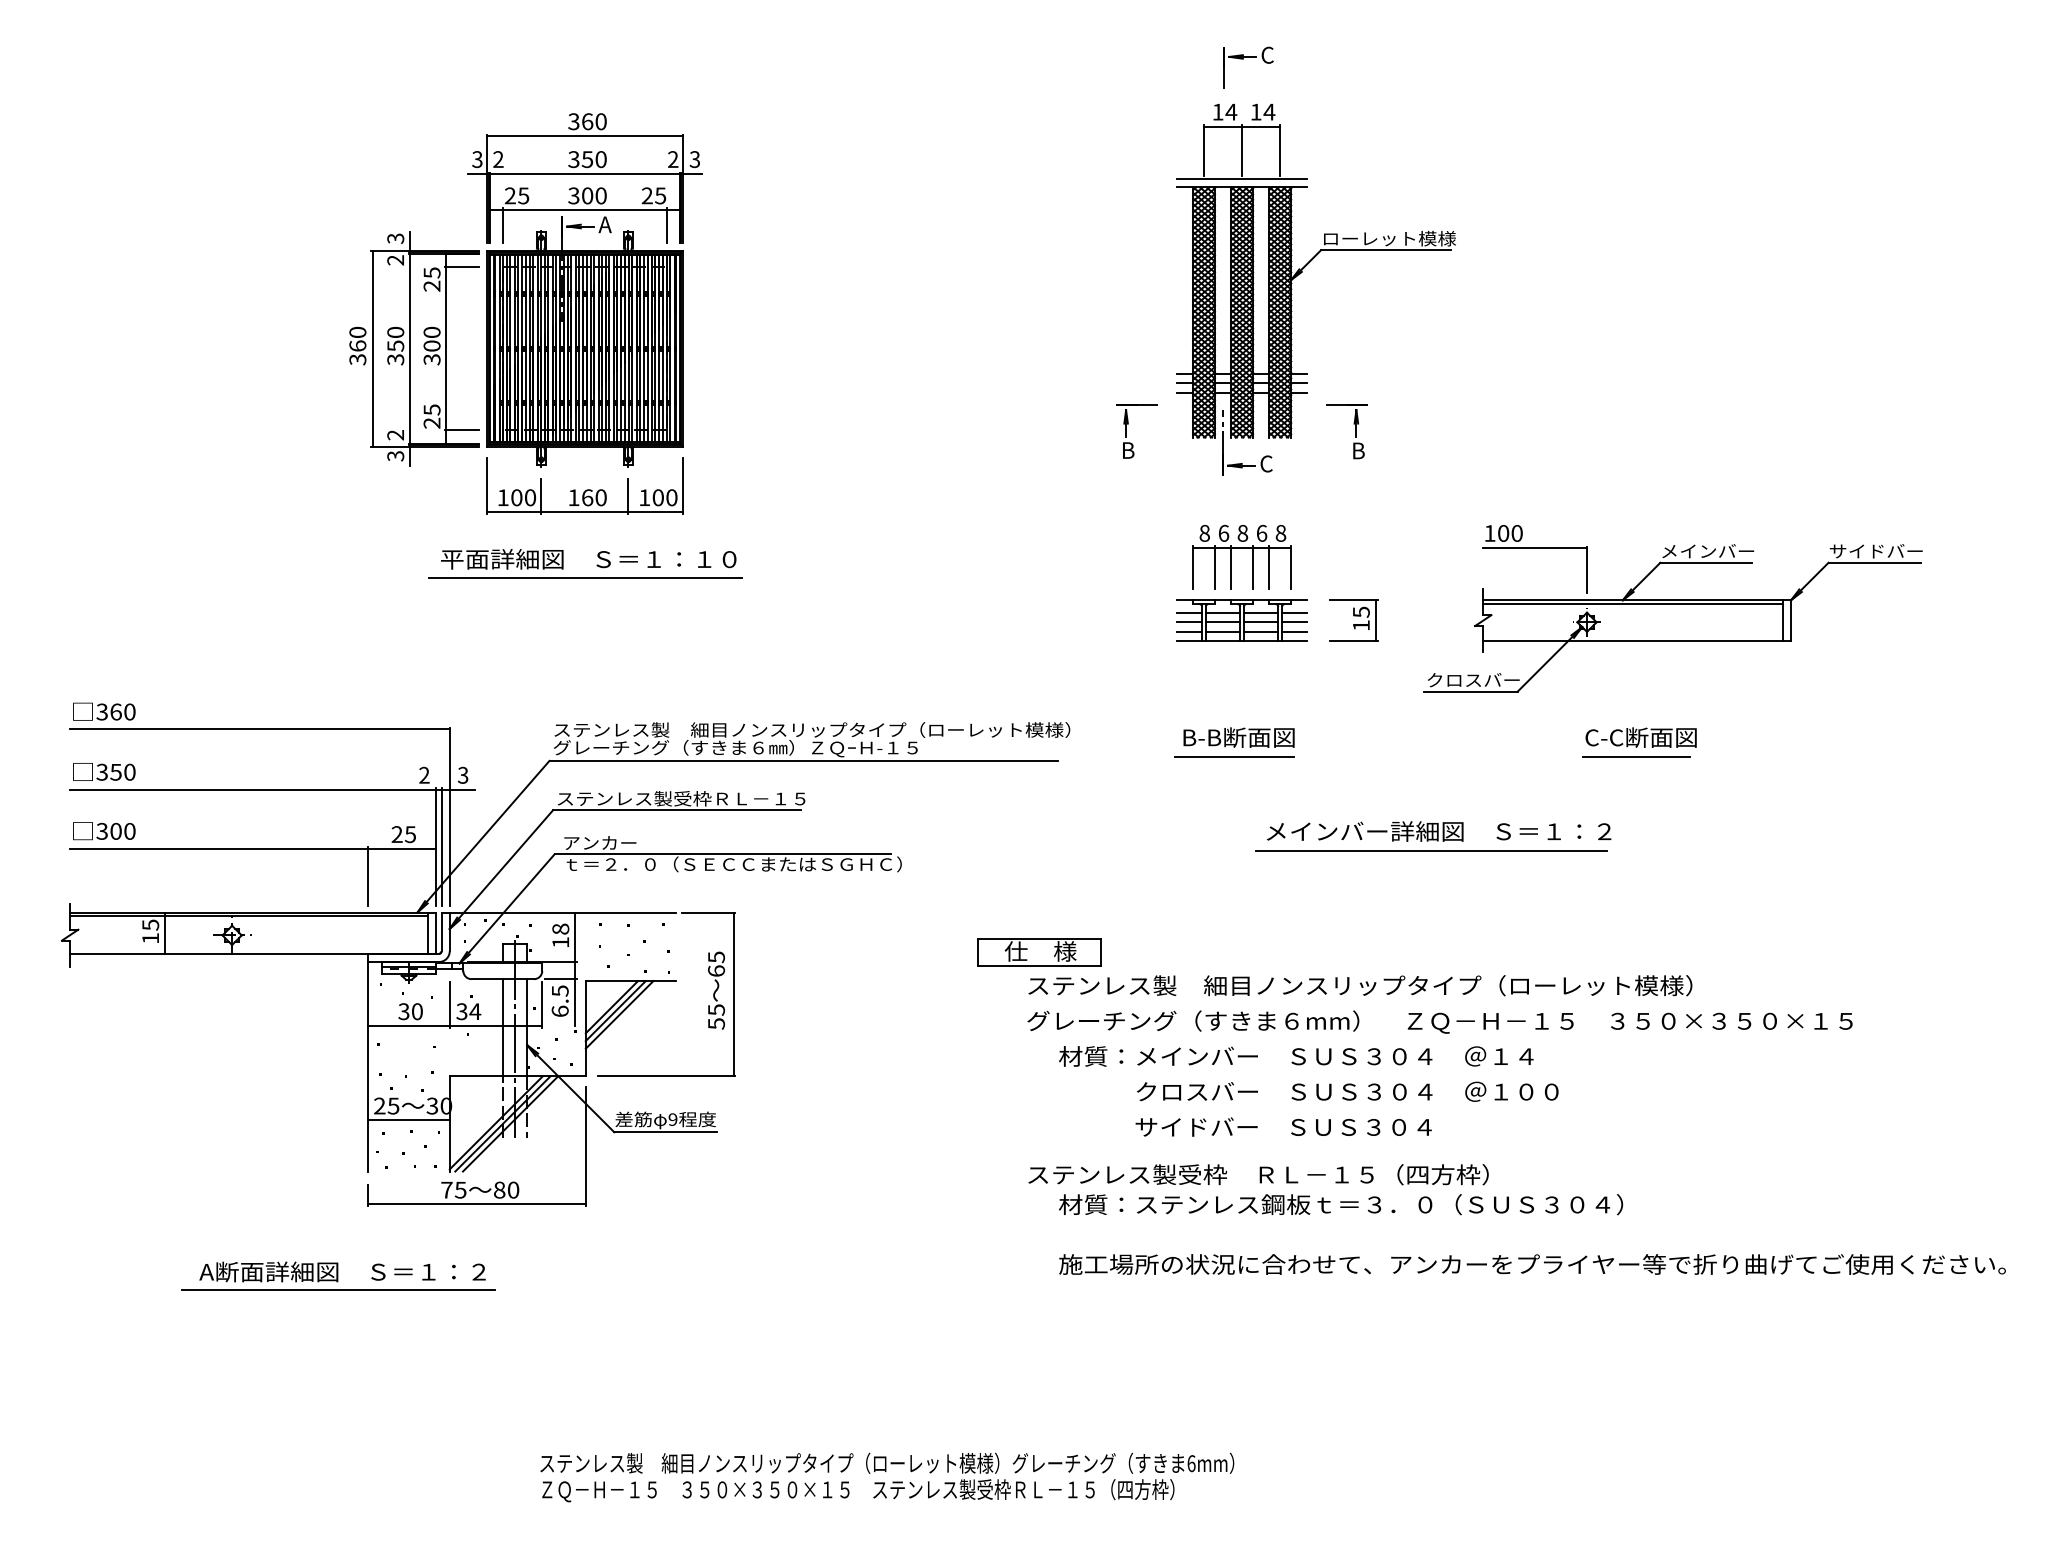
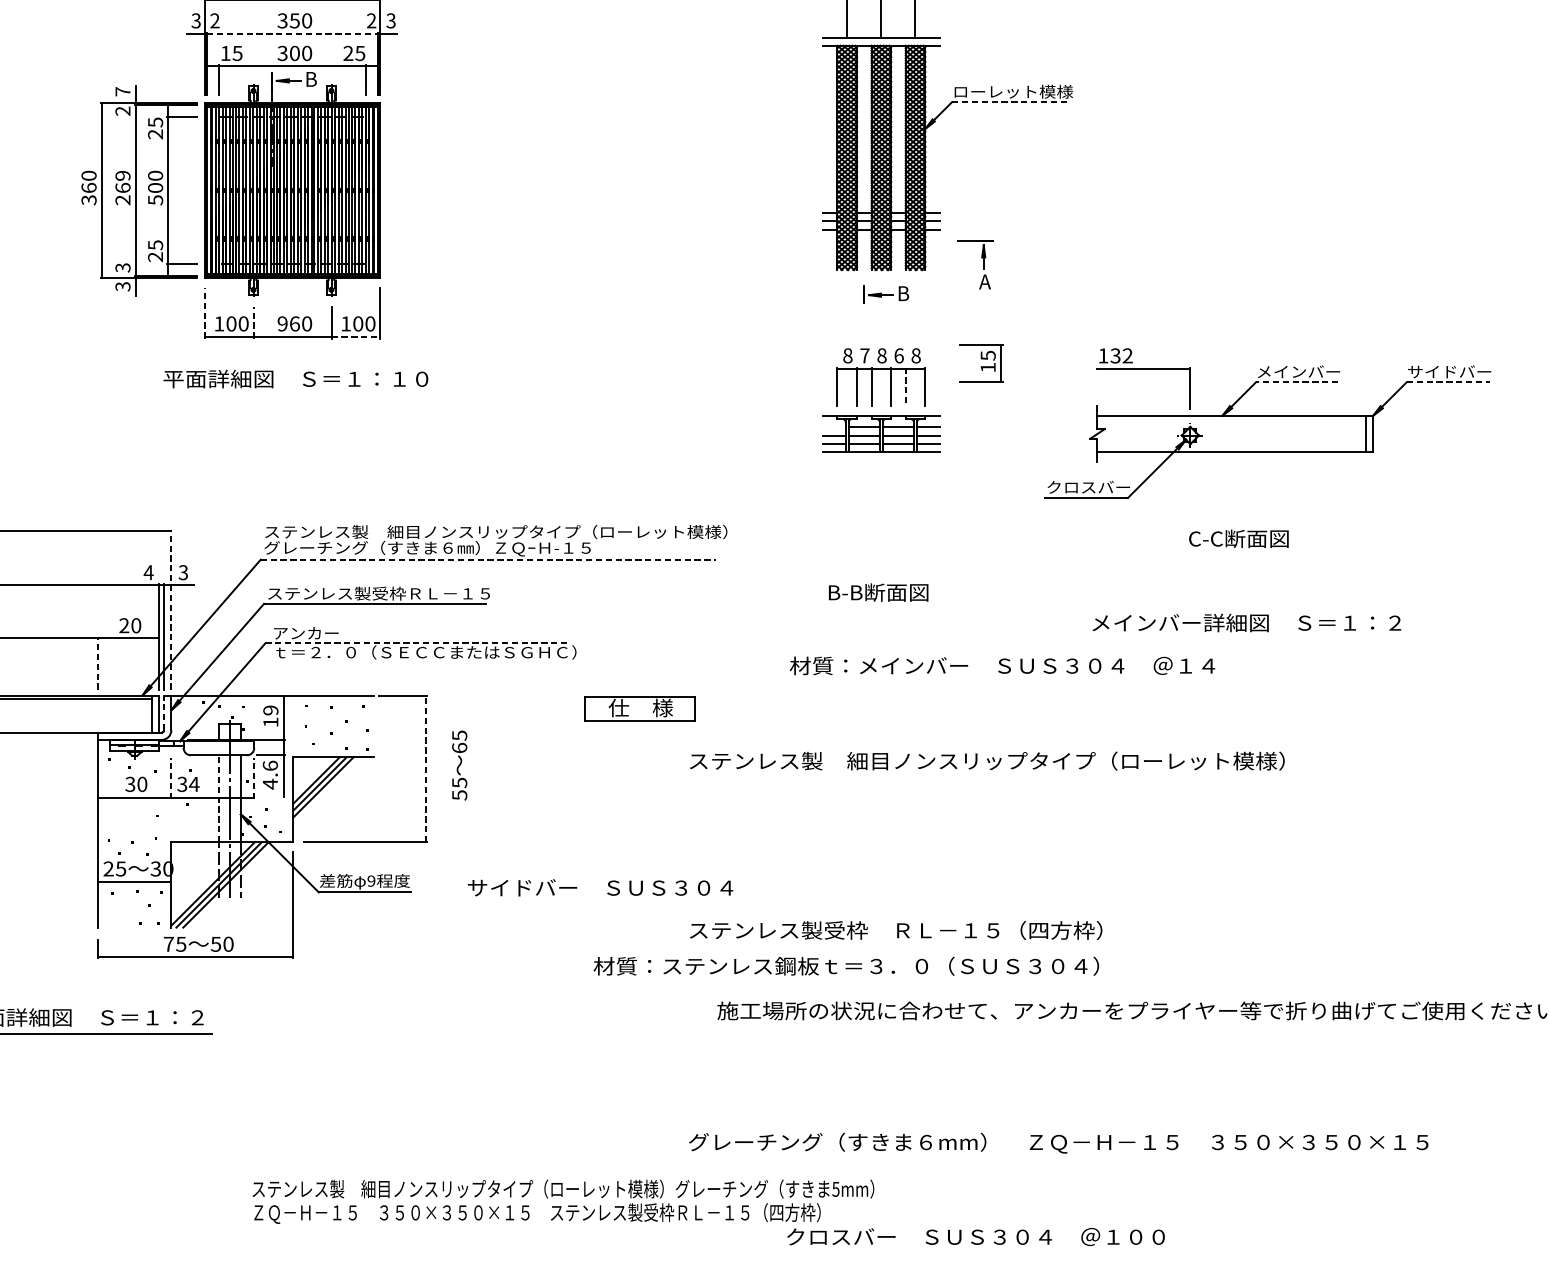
line: (585, 174) -> (293, 34), solid -> dashed
text: (509, 195) -> (224, 53), 25 -> 15
text: (605, 224) -> (310, 79), A -> B
text: (395, 238) -> (122, 91), 3 -> 7
line: (1386, 250) -> (1010, 102), solid -> dashed
text: (395, 345) -> (122, 187), 350 -> 269
text: (431, 359) -> (155, 200), 300 -> 500
part: (1126, 431) -> (777, 264), removed
line: (1223, 432) -> (864, 265), removed
text: (395, 435) -> (122, 268), 2 -> 3
text: (1357, 450) -> (984, 281), B -> A
text: (1266, 463) -> (903, 293), C -> B
line: (486, 485) -> (204, 312), solid -> dashed
line: (541, 496) -> (253, 322), solid -> dashed
text: (573, 497) -> (282, 323), 160 -> 960
line: (656, 512) -> (356, 337), solid -> dashed
text: (1223, 532) -> (864, 355), 6 -> 7
text: (1509, 533) -> (1120, 355), 100 -> 132
line: (1706, 562) -> (1297, 381), solid -> dashed
line: (1875, 562) -> (1448, 381), solid -> dashed
line: (1269, 568) -> (905, 387), solid -> dashed
line: (584, 577) -> (292, 395), removed
line: (1632, 604) -> (1231, 419), removed
line: (1189, 612) -> (834, 426), removed
part: (1353, 620) -> (981, 363), moved
text: (1238, 737) -> (878, 592), moved
line: (1234, 757) -> (874, 556), removed
line: (1636, 757) -> (1234, 556), removed
line: (804, 760) -> (489, 559), solid -> dashed
text: (424, 774) -> (148, 571), 2 -> 4
line: (449, 816) -> (171, 609), solid -> dashed
text: (1439, 831) -> (1247, 622), moved
text: (410, 834) -> (136, 625), 25 -> 20
line: (1430, 851) -> (1050, 640), removed
line: (723, 854) -> (416, 643), solid -> dashed
line: (368, 876) -> (98, 663), solid -> dashed
text: (560, 928) -> (270, 709), 18 -> 19
line: (441, 931) -> (164, 712), solid -> dashed
part: (1039, 952) -> (639, 708), moved
text: (716, 990) -> (459, 765), moved
line: (733, 994) -> (425, 769), solid -> dashed
text: (559, 1001) -> (269, 775), 6.5 -> 4.6
line: (449, 1004) -> (171, 777), solid -> dashed
line: (542, 1004) -> (254, 777), solid -> dashed
text: (1439, 1021) -> (1058, 1142), moved
line: (502, 1027) -> (218, 798), solid -> dashed
text: (1296, 1056) -> (1002, 665), moved
text: (1347, 1091) -> (975, 1236), moved
text: (1283, 1126) -> (600, 887), moved
text: (499, 1189) -> (215, 943), 80 -> 50
text: (1341, 1204) -> (846, 966), moved
text: (1191, 1463) -> (836, 1189), 6mm -> 5mm

